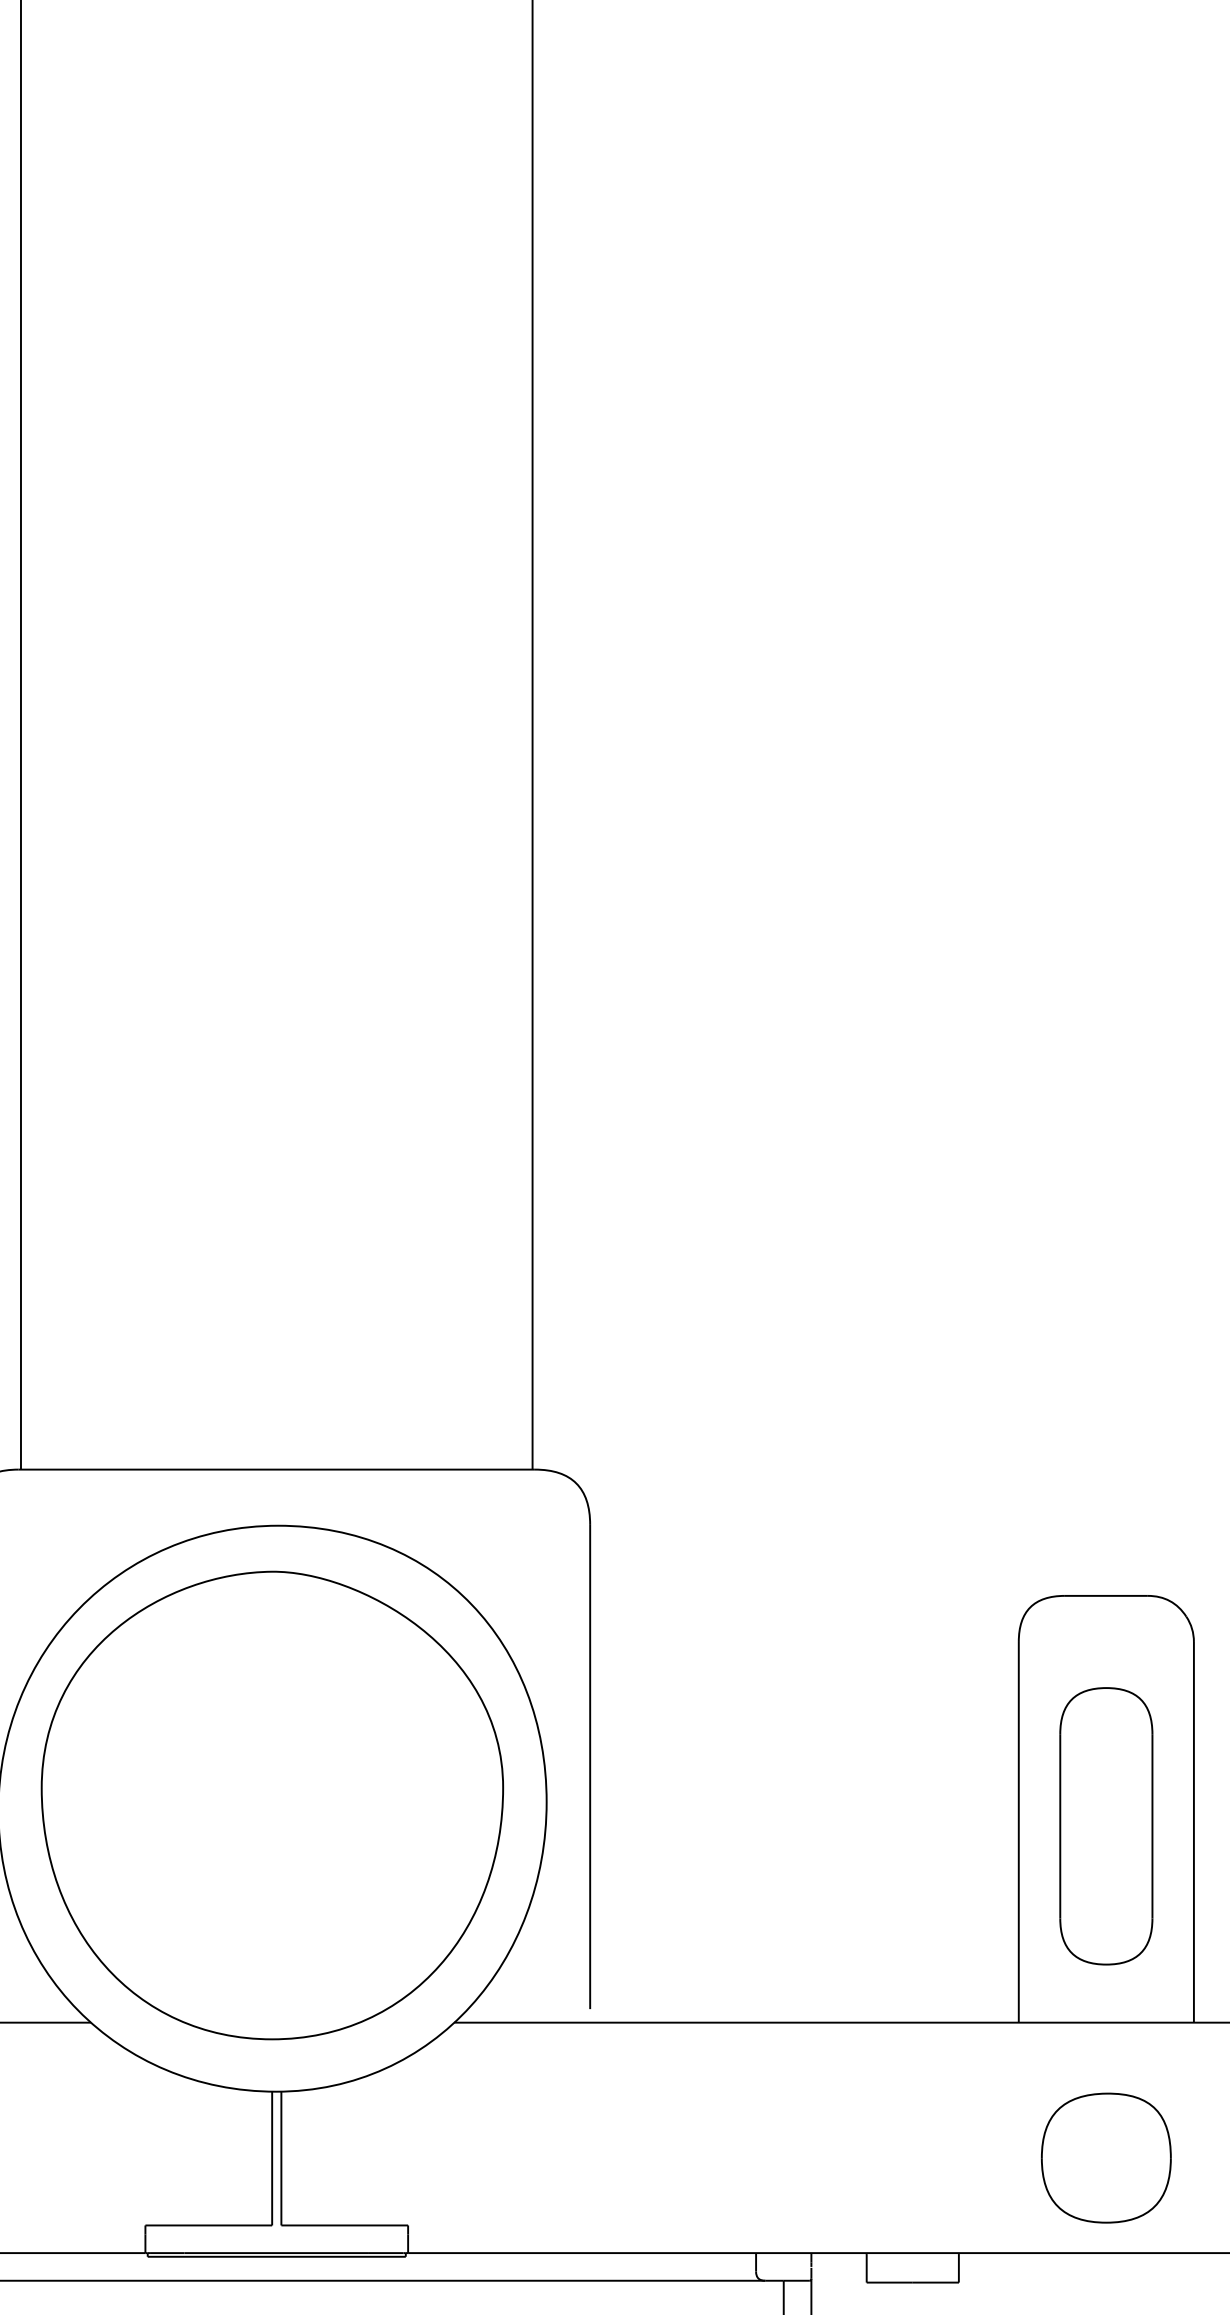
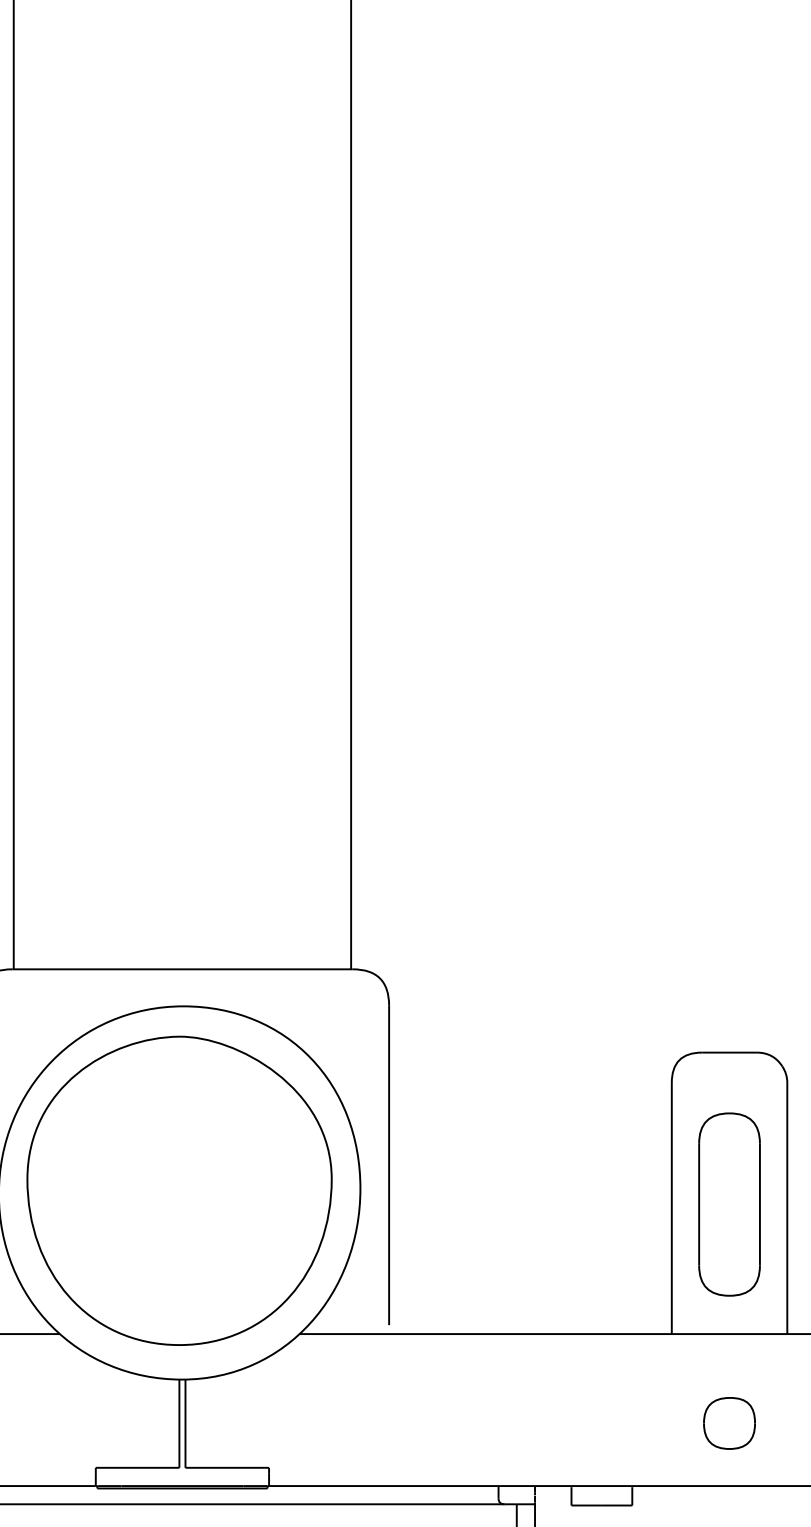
part: (1106, 2158) -> (729, 1423), size x0.6

